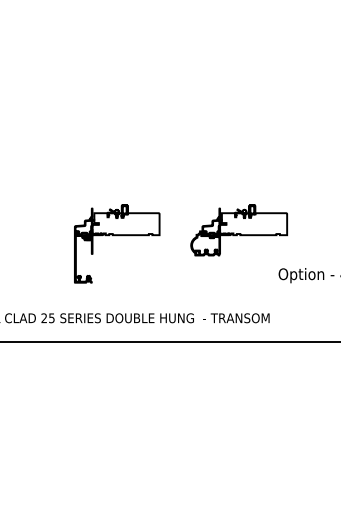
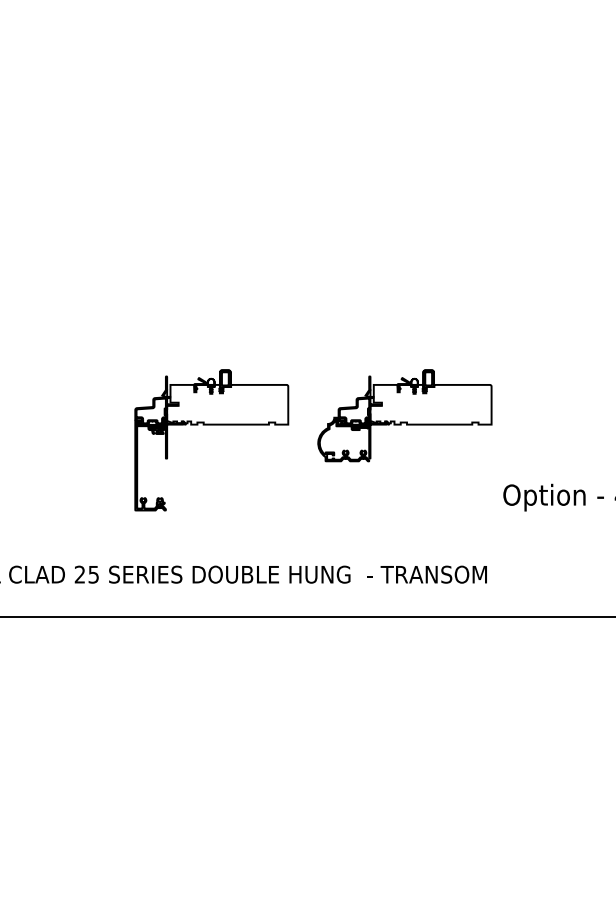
part: (238, 230) -> (403, 416), moved

